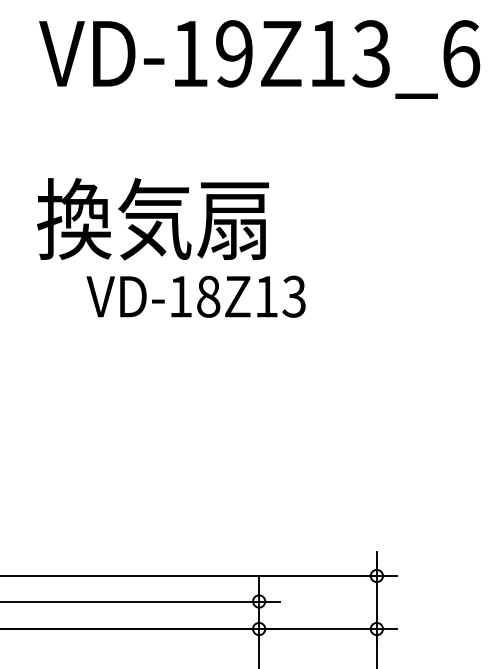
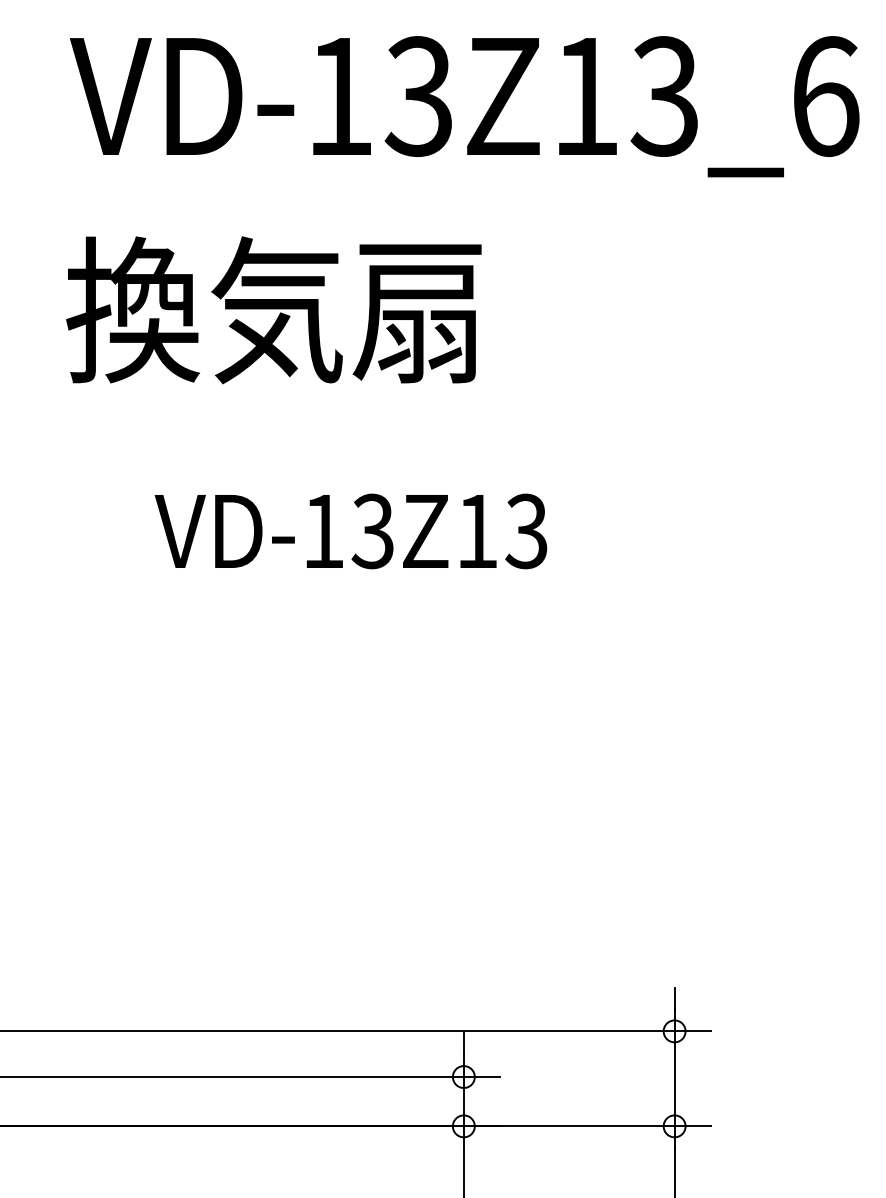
text: (233, 53) -> (417, 95), VD-19Z13_6 -> VD-13Z13_6
text: (152, 219) -> (272, 310), moved
text: (208, 296) -> (373, 530), VD-18Z13 -> VD-13Z13

